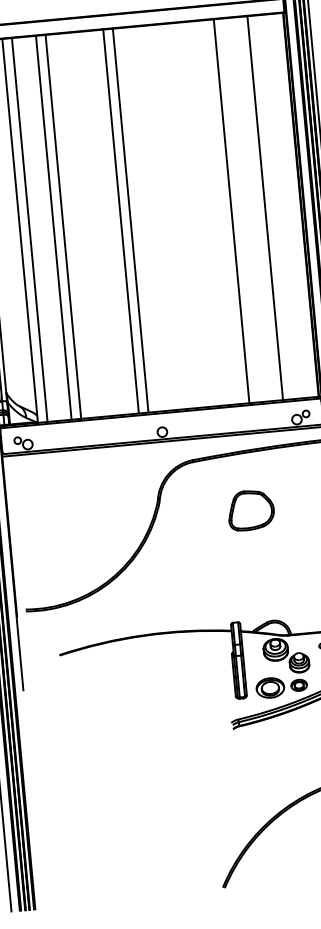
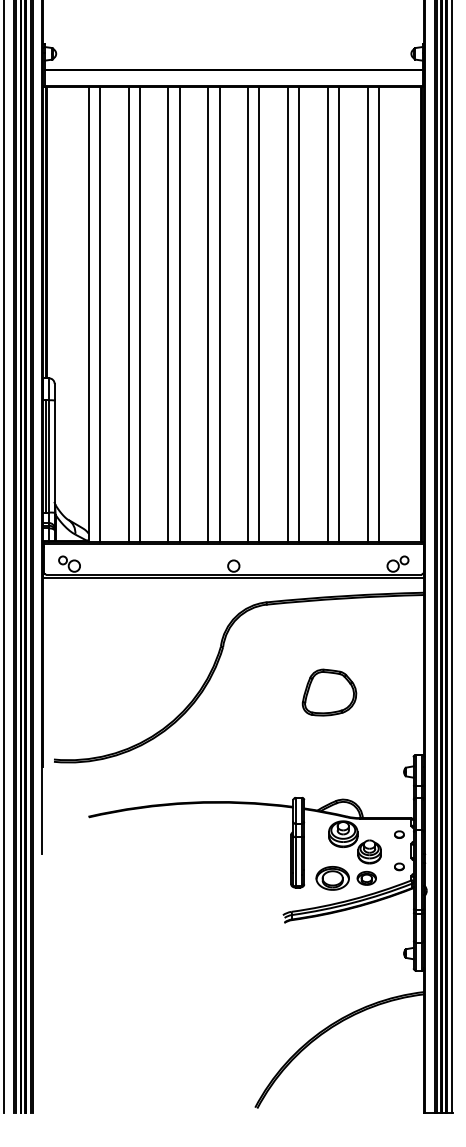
line: (255, 209) -> (367, 314), added
line: (221, 212) -> (327, 314), added
line: (198, 214) -> (299, 314), added
line: (188, 215) -> (287, 314), added
line: (164, 217) -> (259, 314), added
line: (155, 218) -> (248, 314), added
line: (96, 223) -> (179, 314), added
line: (87, 224) -> (168, 314), added
part: (251, 510) -> (329, 692), moved

